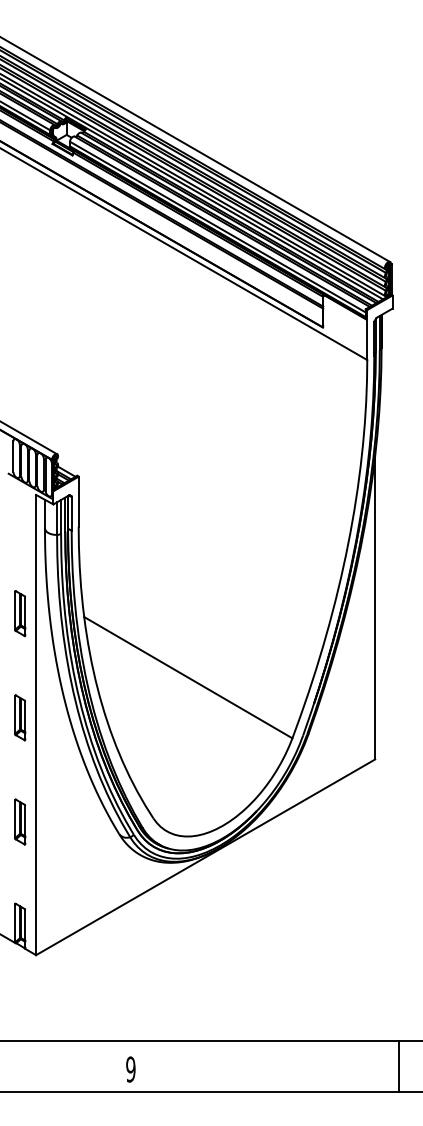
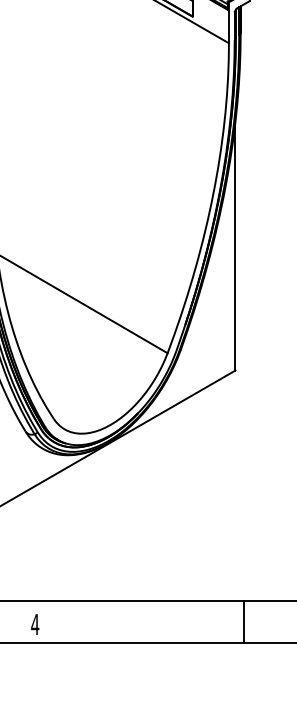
line: (399, 1066) -> (244, 622), moved
text: (130, 1069) -> (34, 624), 9 -> 4

